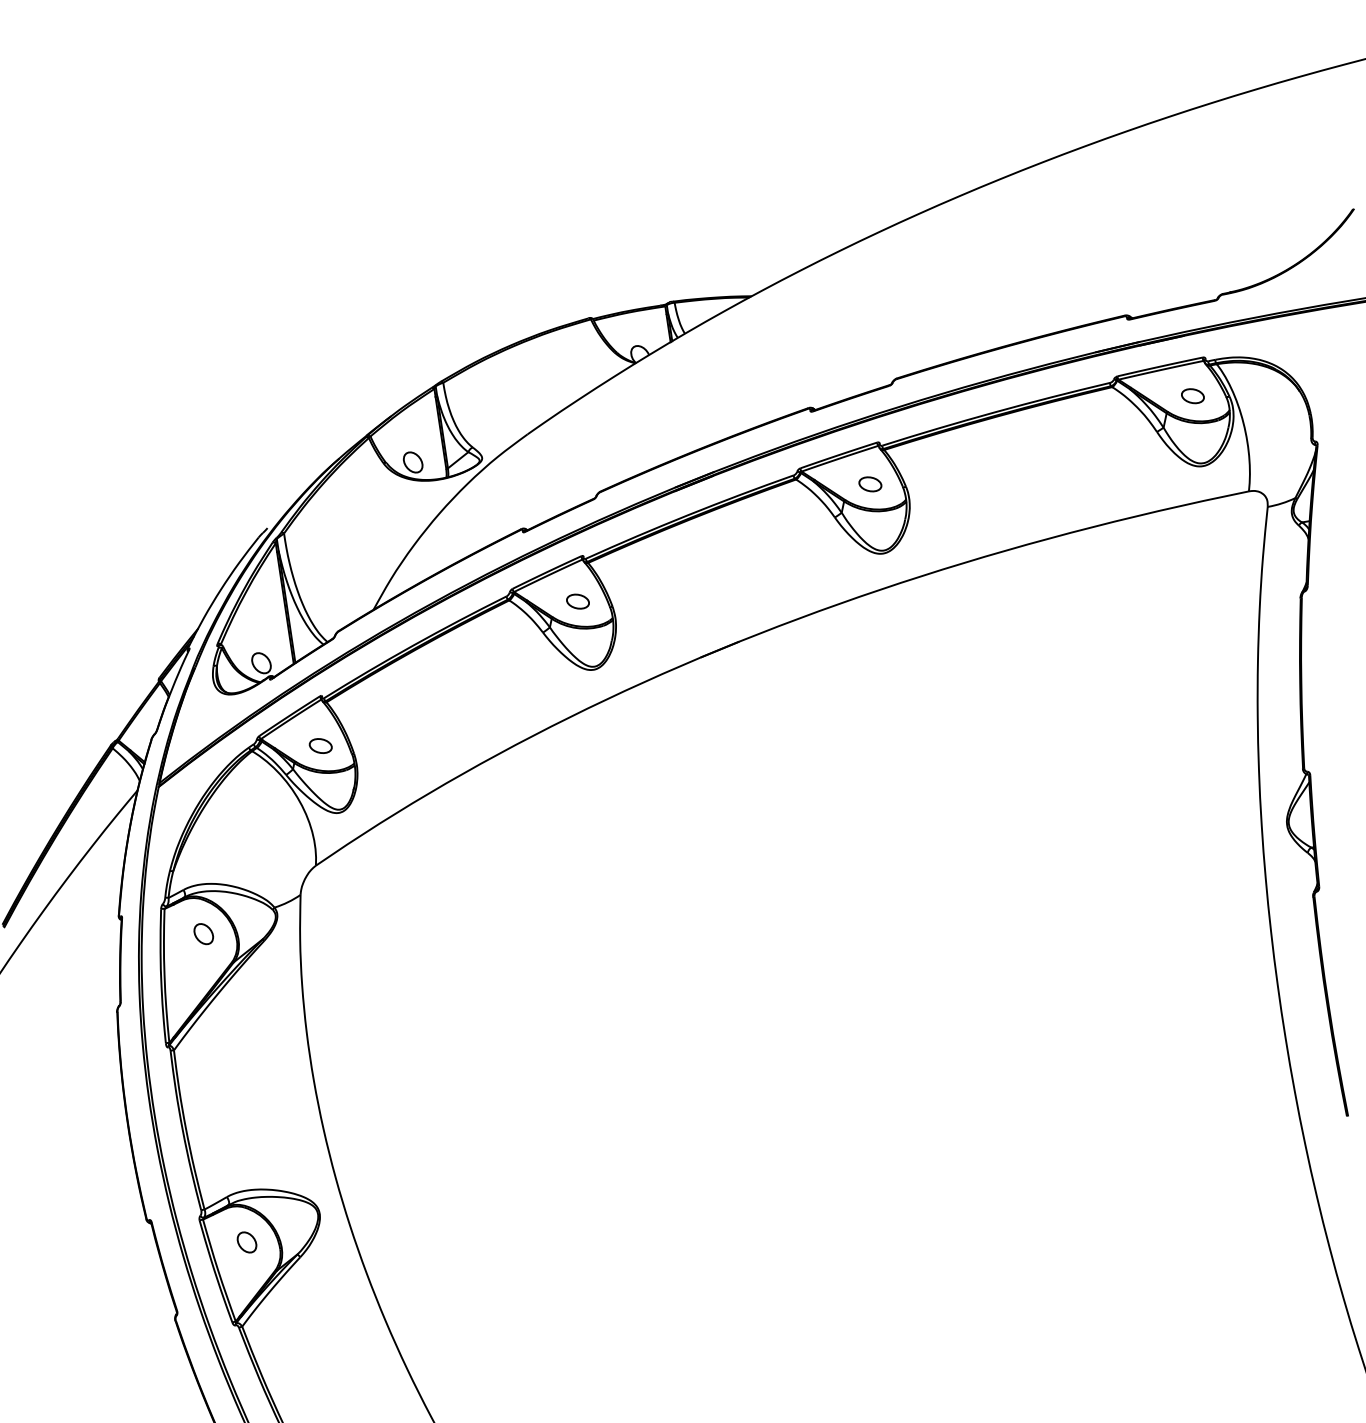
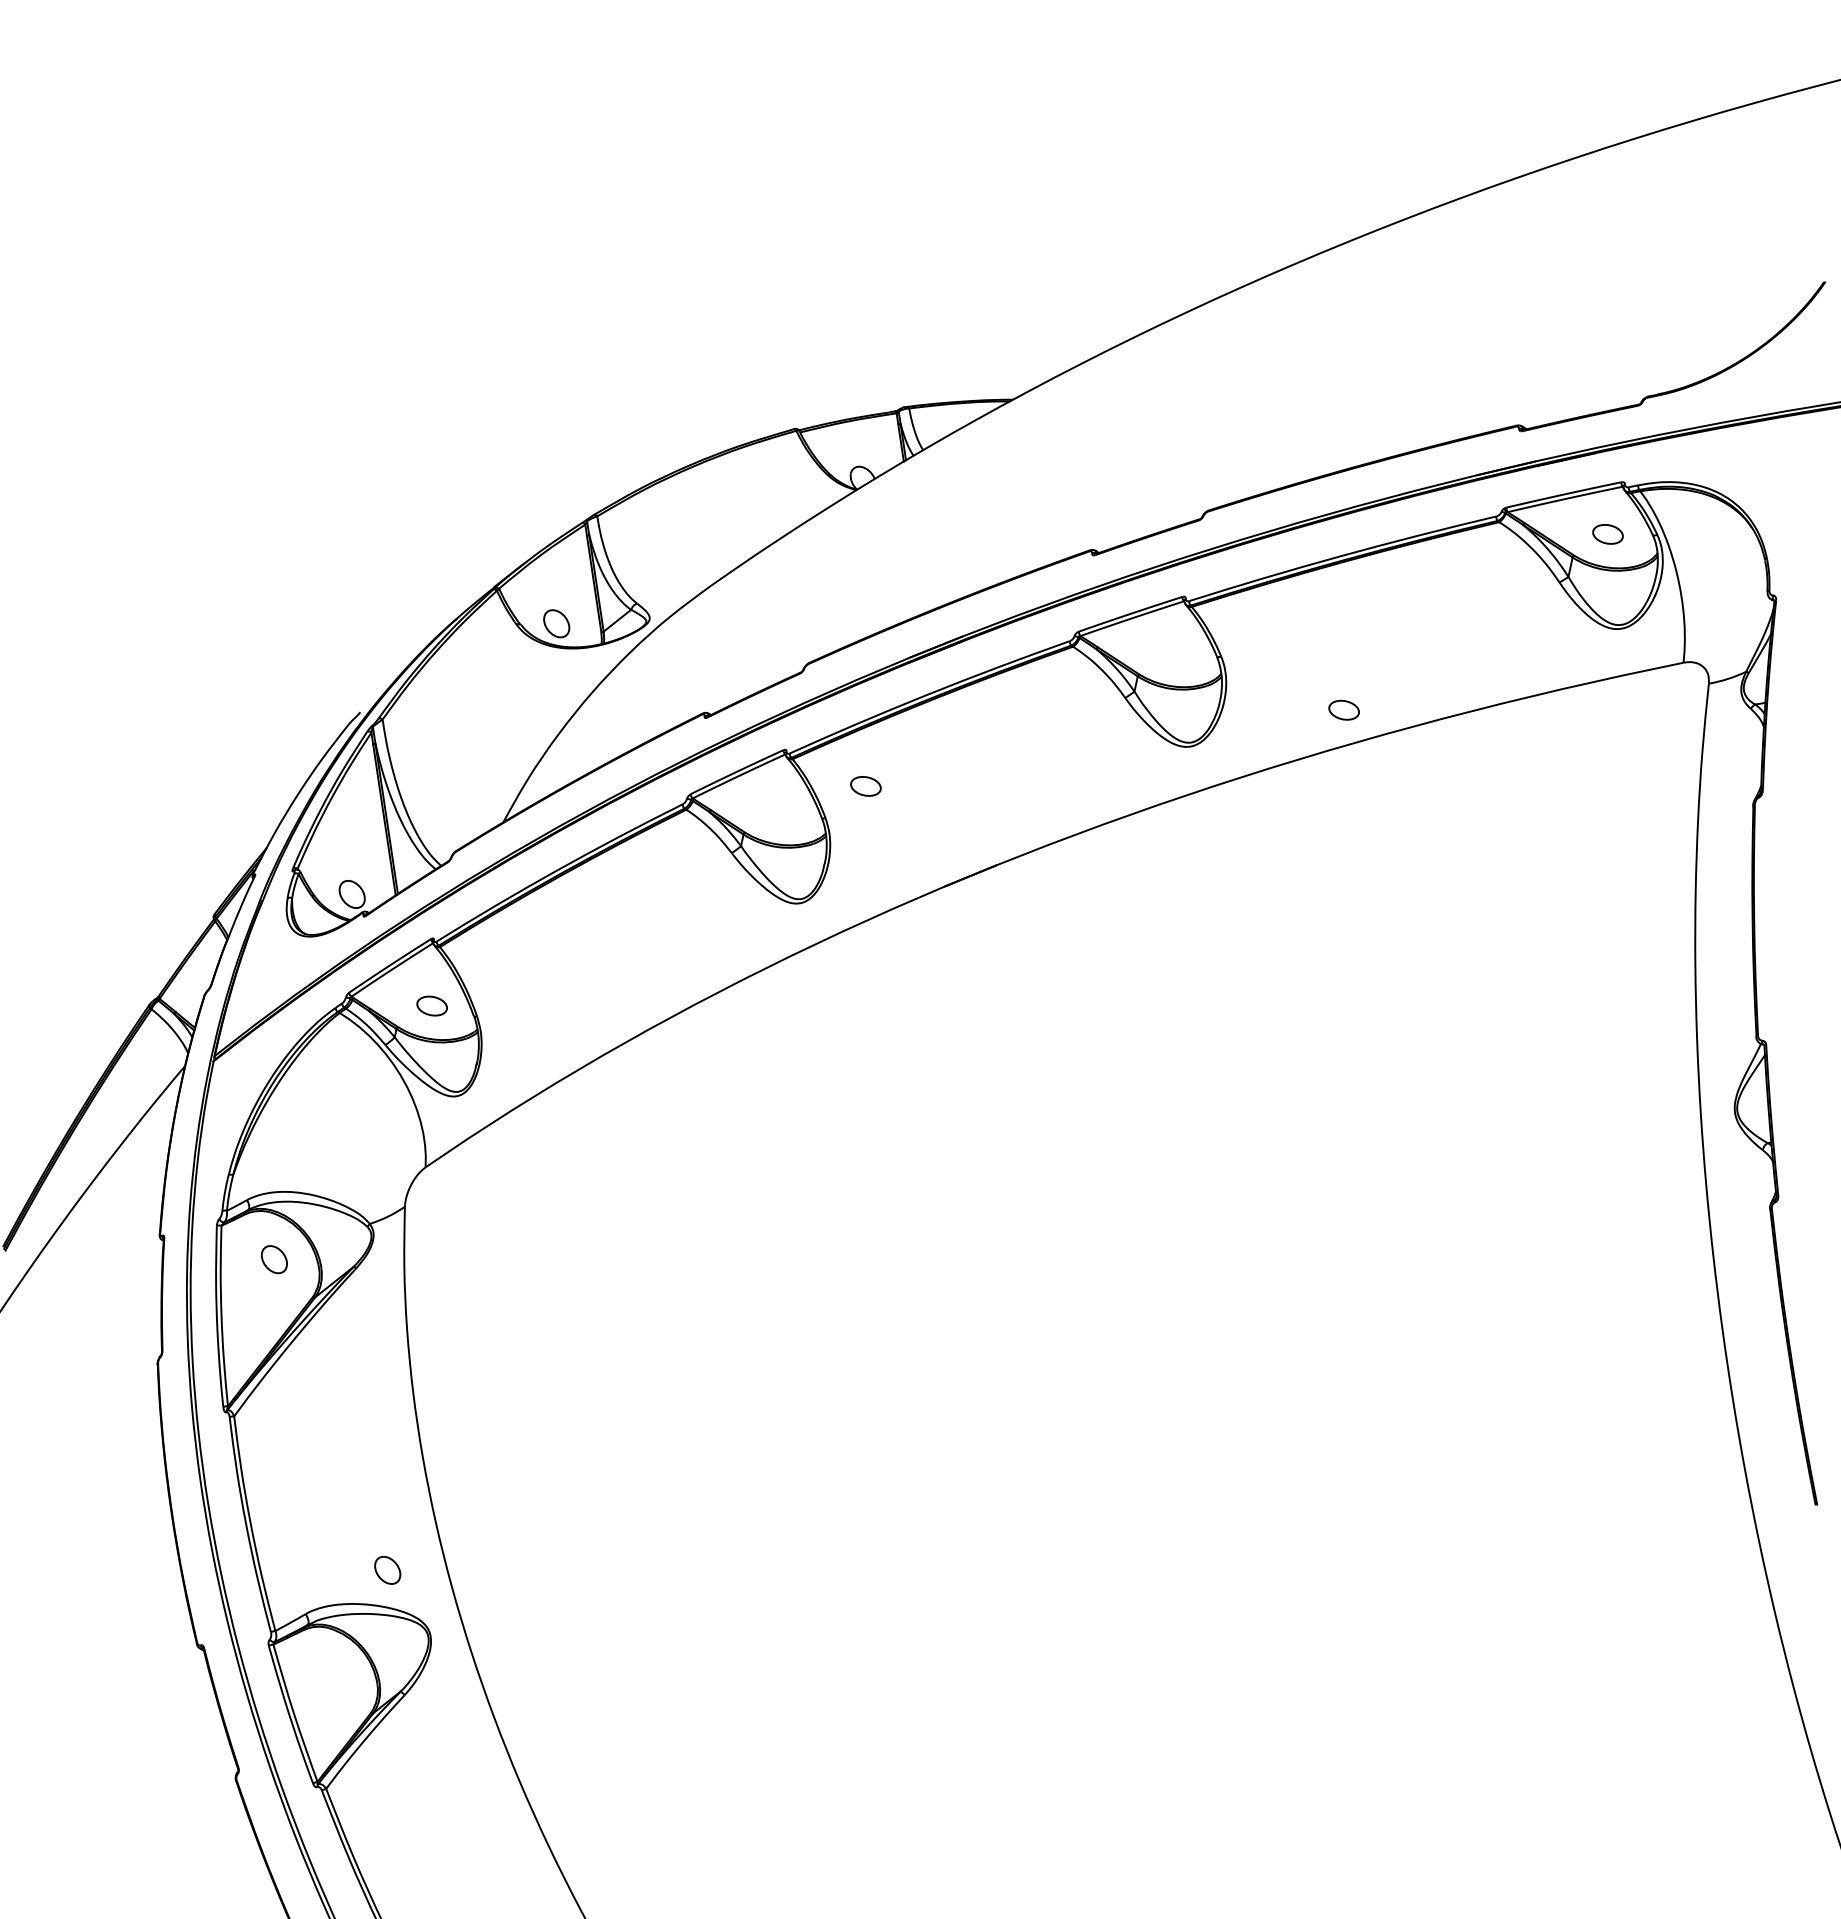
part: (869, 483) -> (1343, 709), moved
part: (577, 601) -> (865, 786), moved
part: (246, 1241) -> (387, 1569), moved

